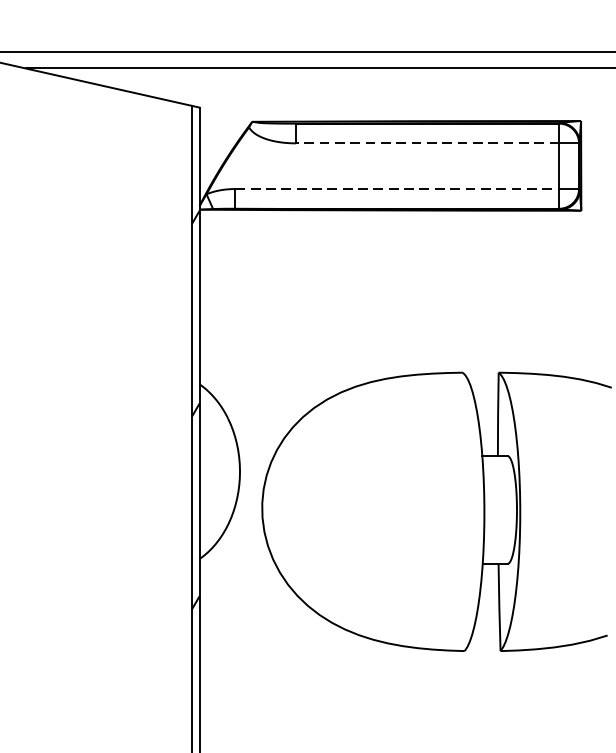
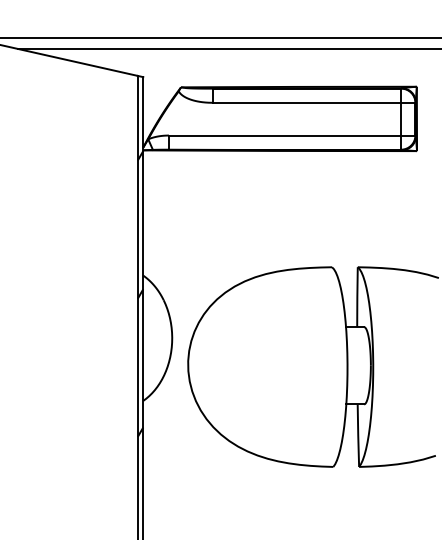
line: (427, 142) -> (306, 102), dashed -> solid
line: (397, 188) -> (285, 135), dashed -> solid

